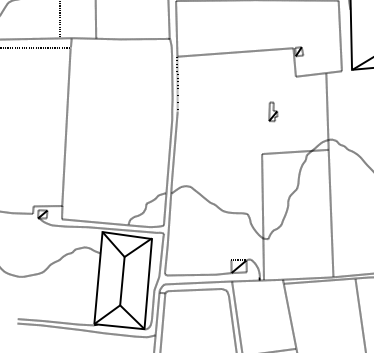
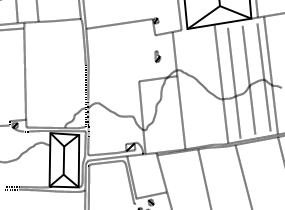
part: (272, 111) -> (157, 56), moved

